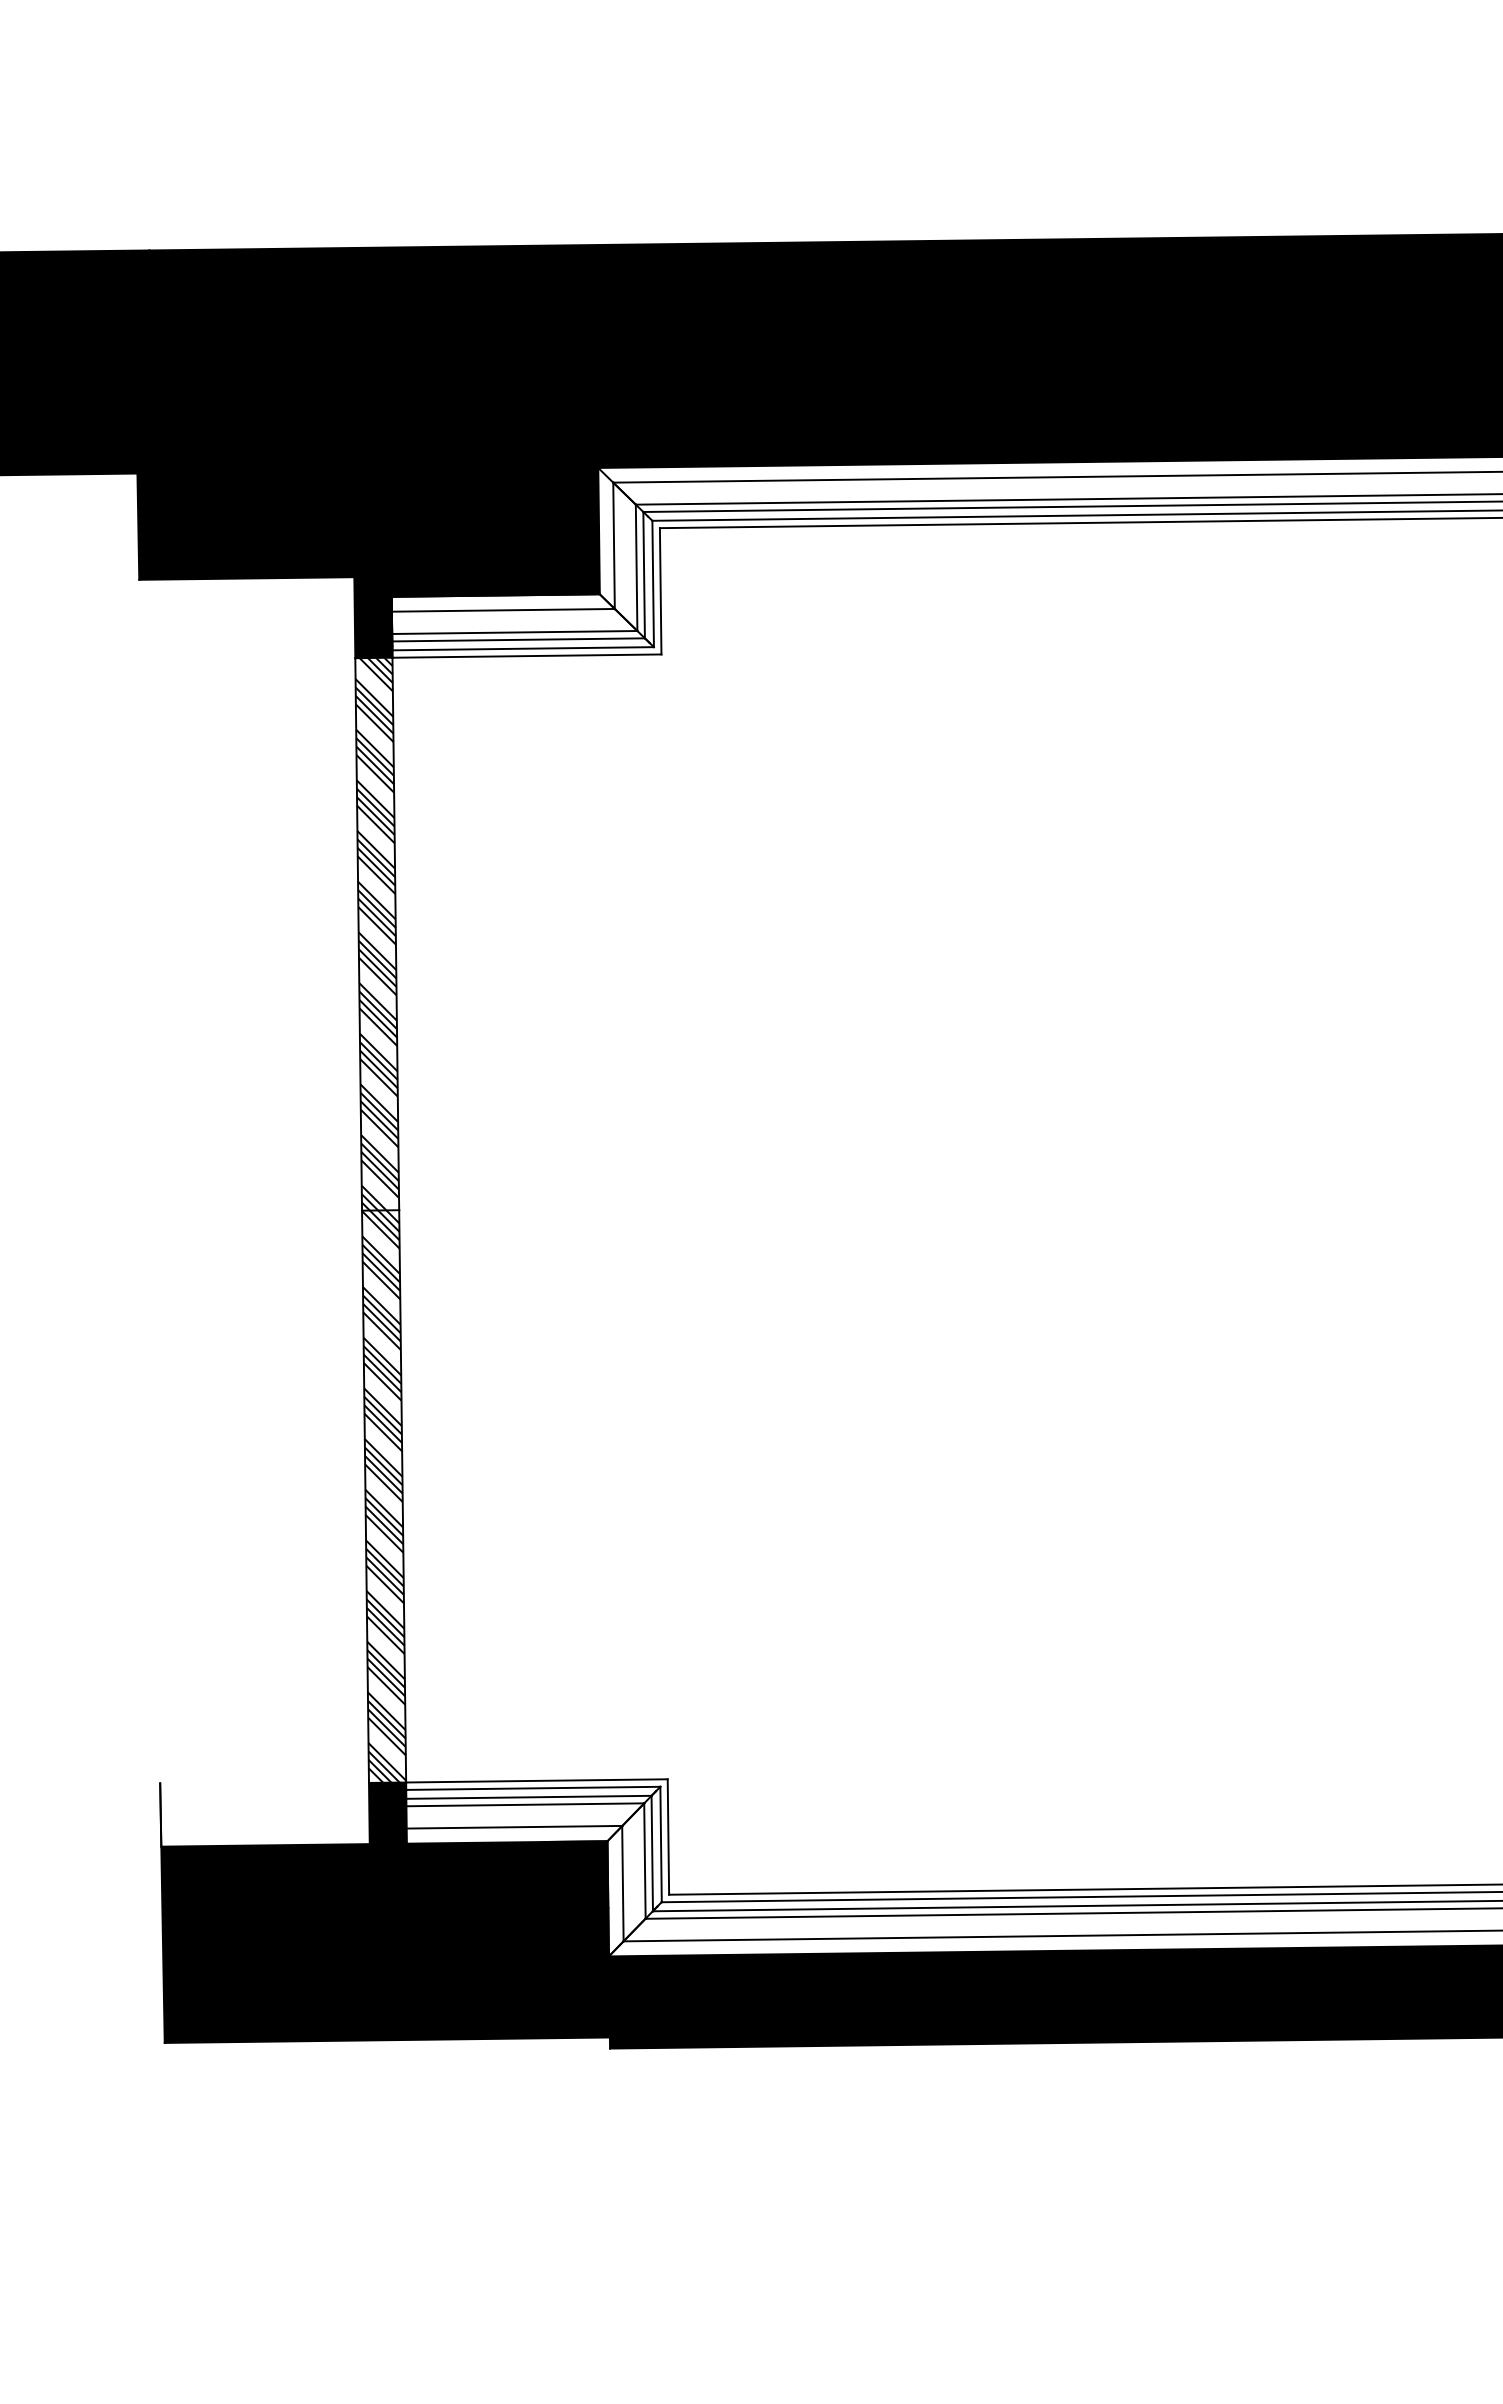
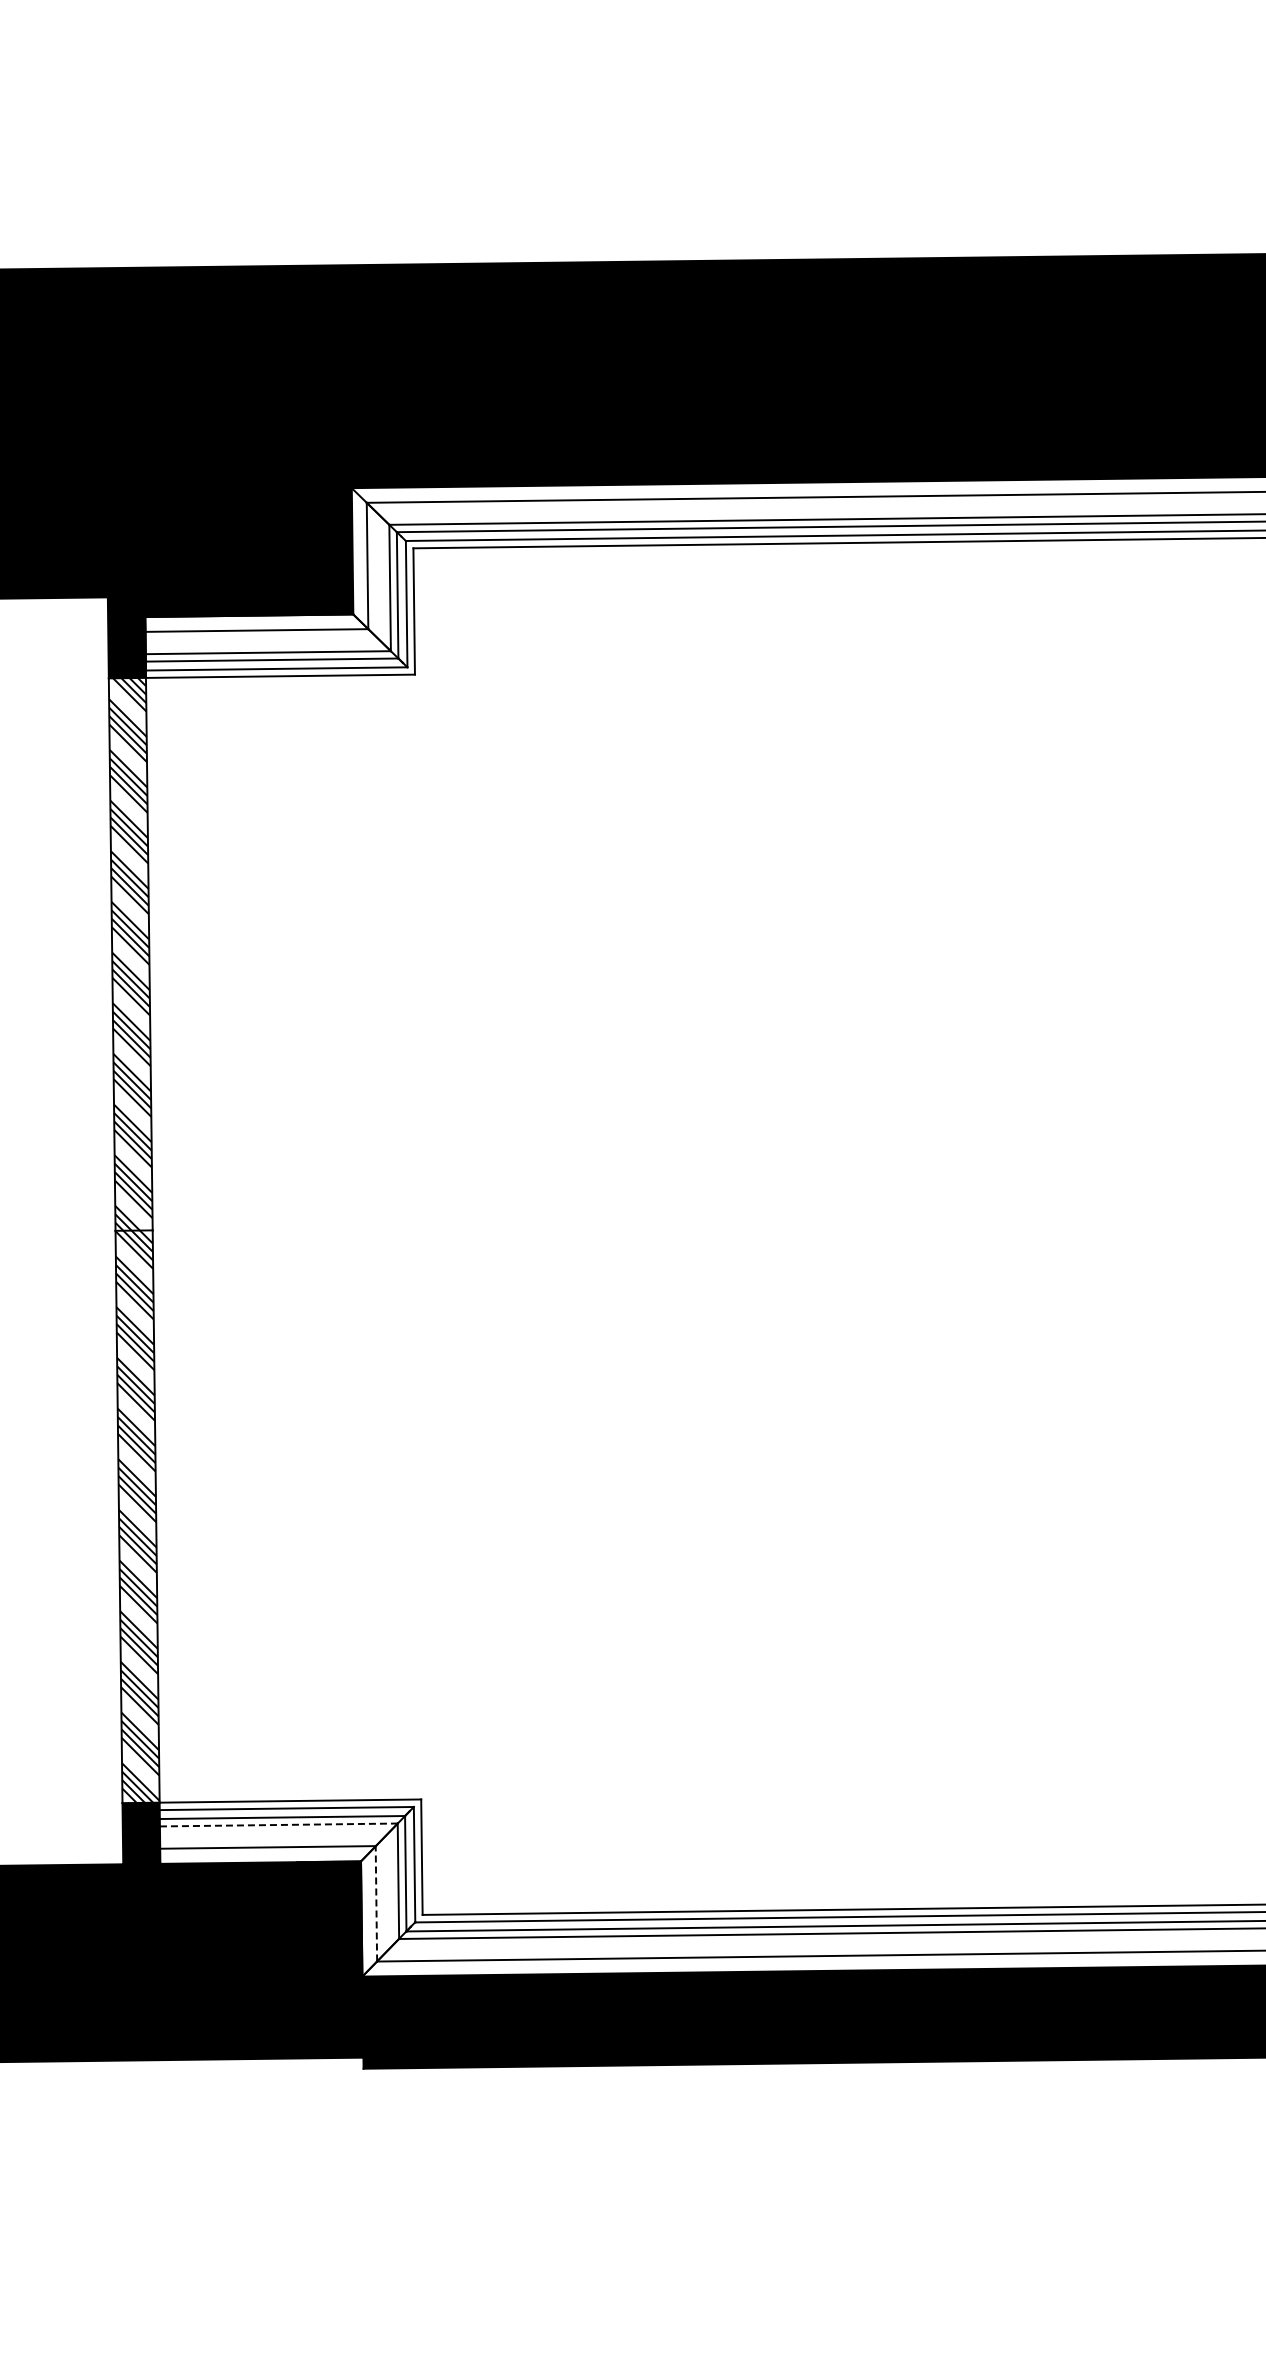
line: (525, 1804) -> (279, 1824), solid -> dashed
line: (622, 1883) -> (376, 1903), solid -> dashed

